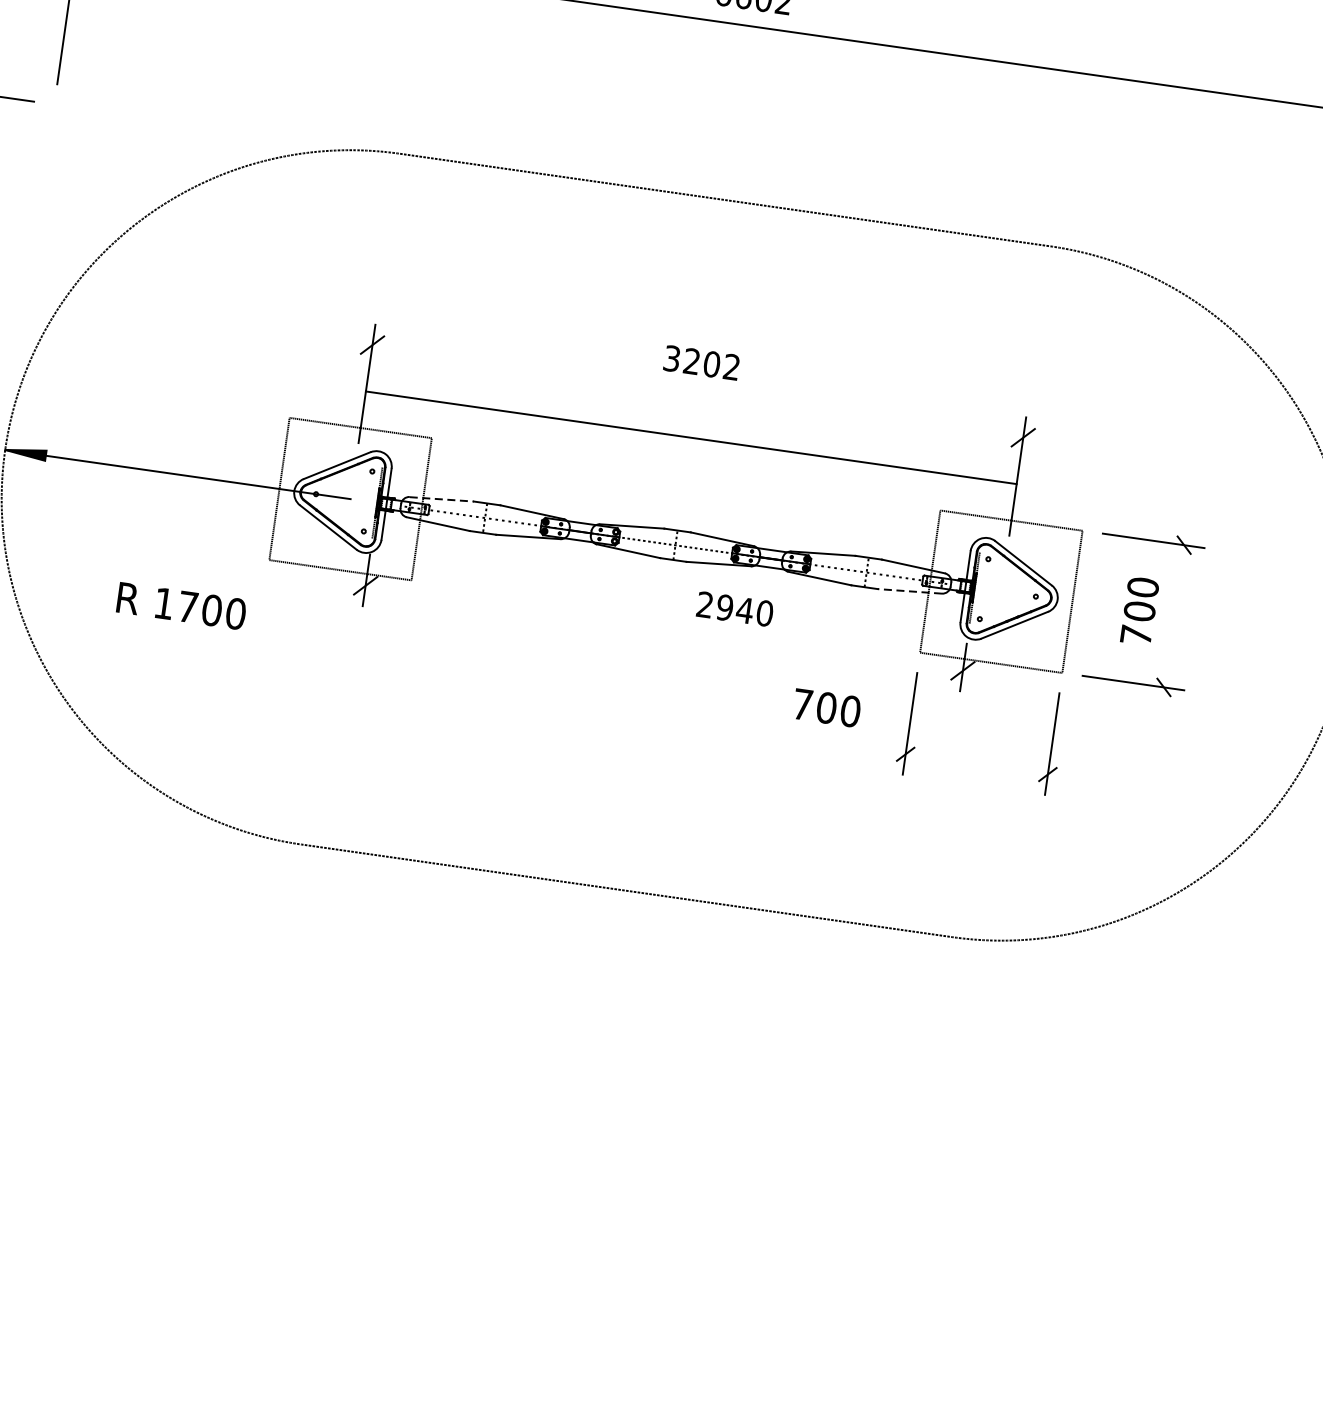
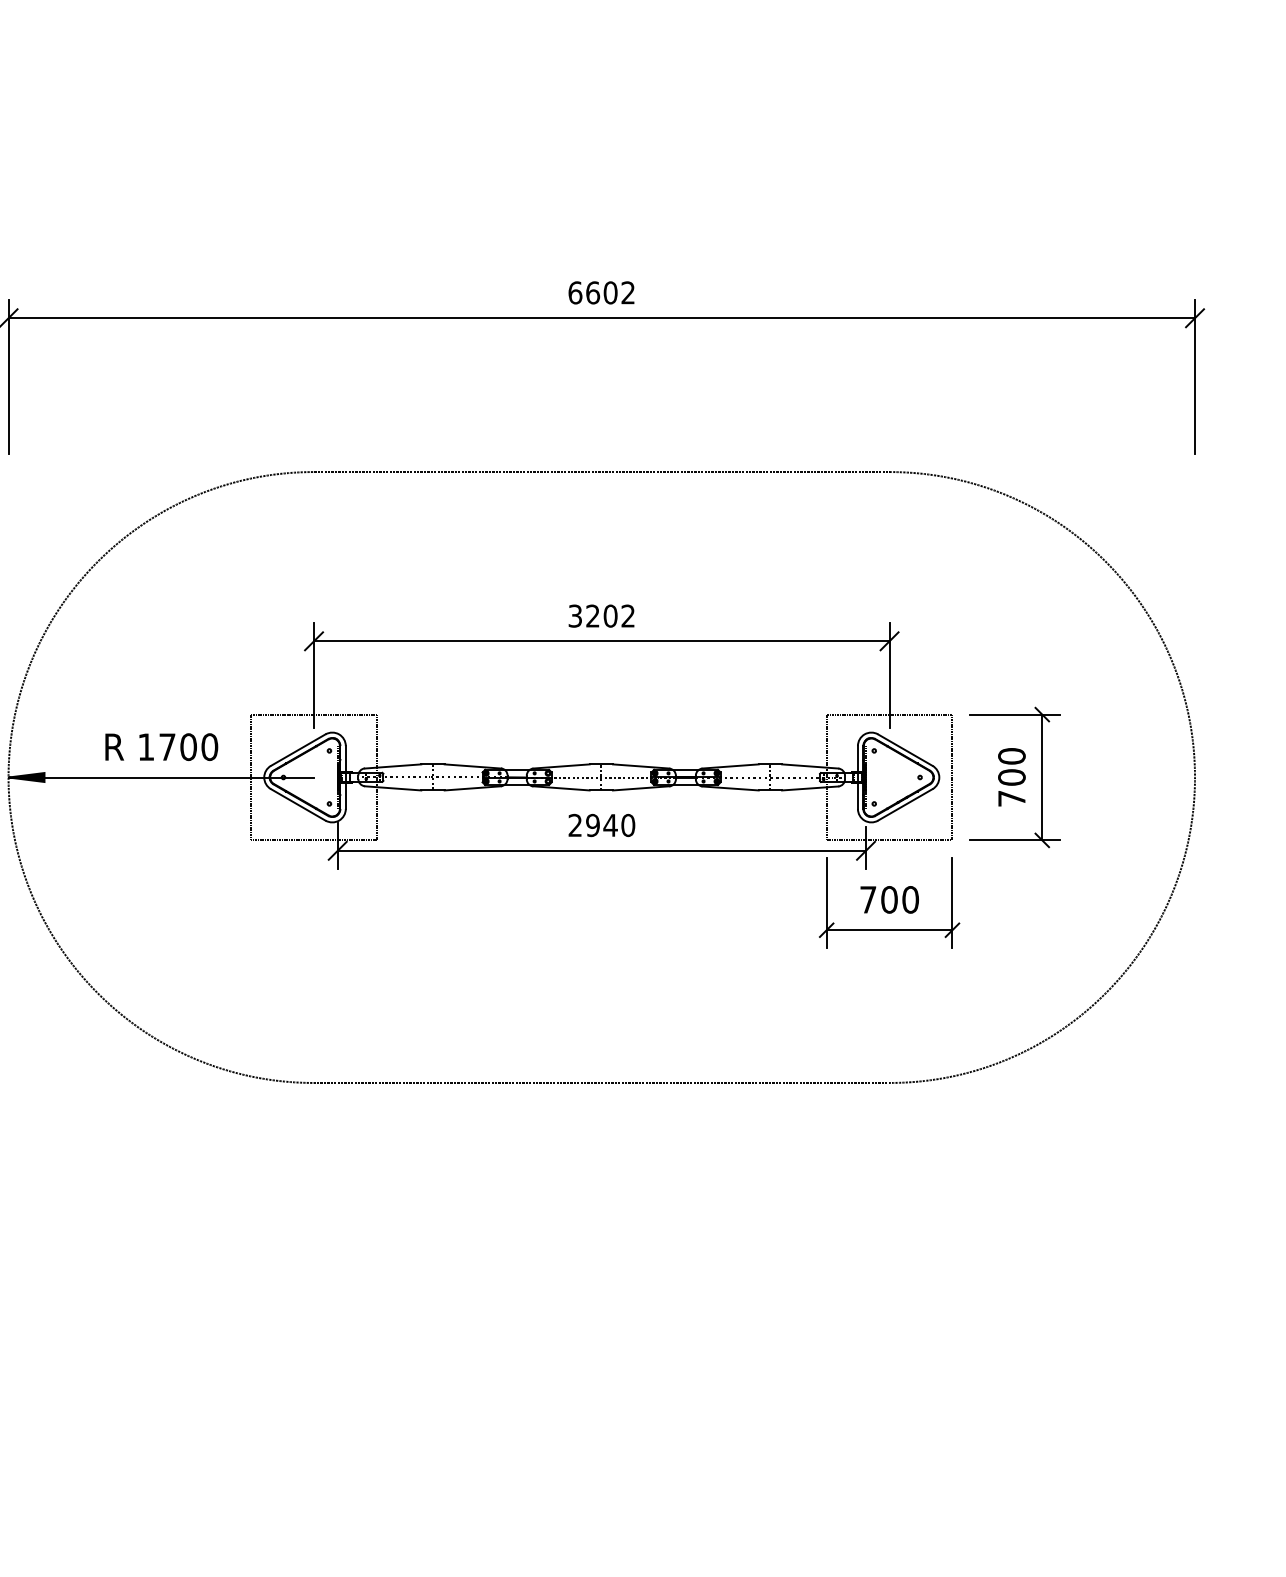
line: (690, 437) -> (601, 641), moved
line: (442, 499) -> (393, 766), dashed -> solid
line: (909, 591) -> (809, 788), dashed -> solid
text: (181, 605) -> (161, 746), moved
text: (734, 609) -> (601, 825), moved
line: (1174, 616) -> (1042, 777), added
line: (663, 627) -> (601, 850), added
text: (826, 707) -> (889, 899), moved
line: (976, 764) -> (889, 930), added

